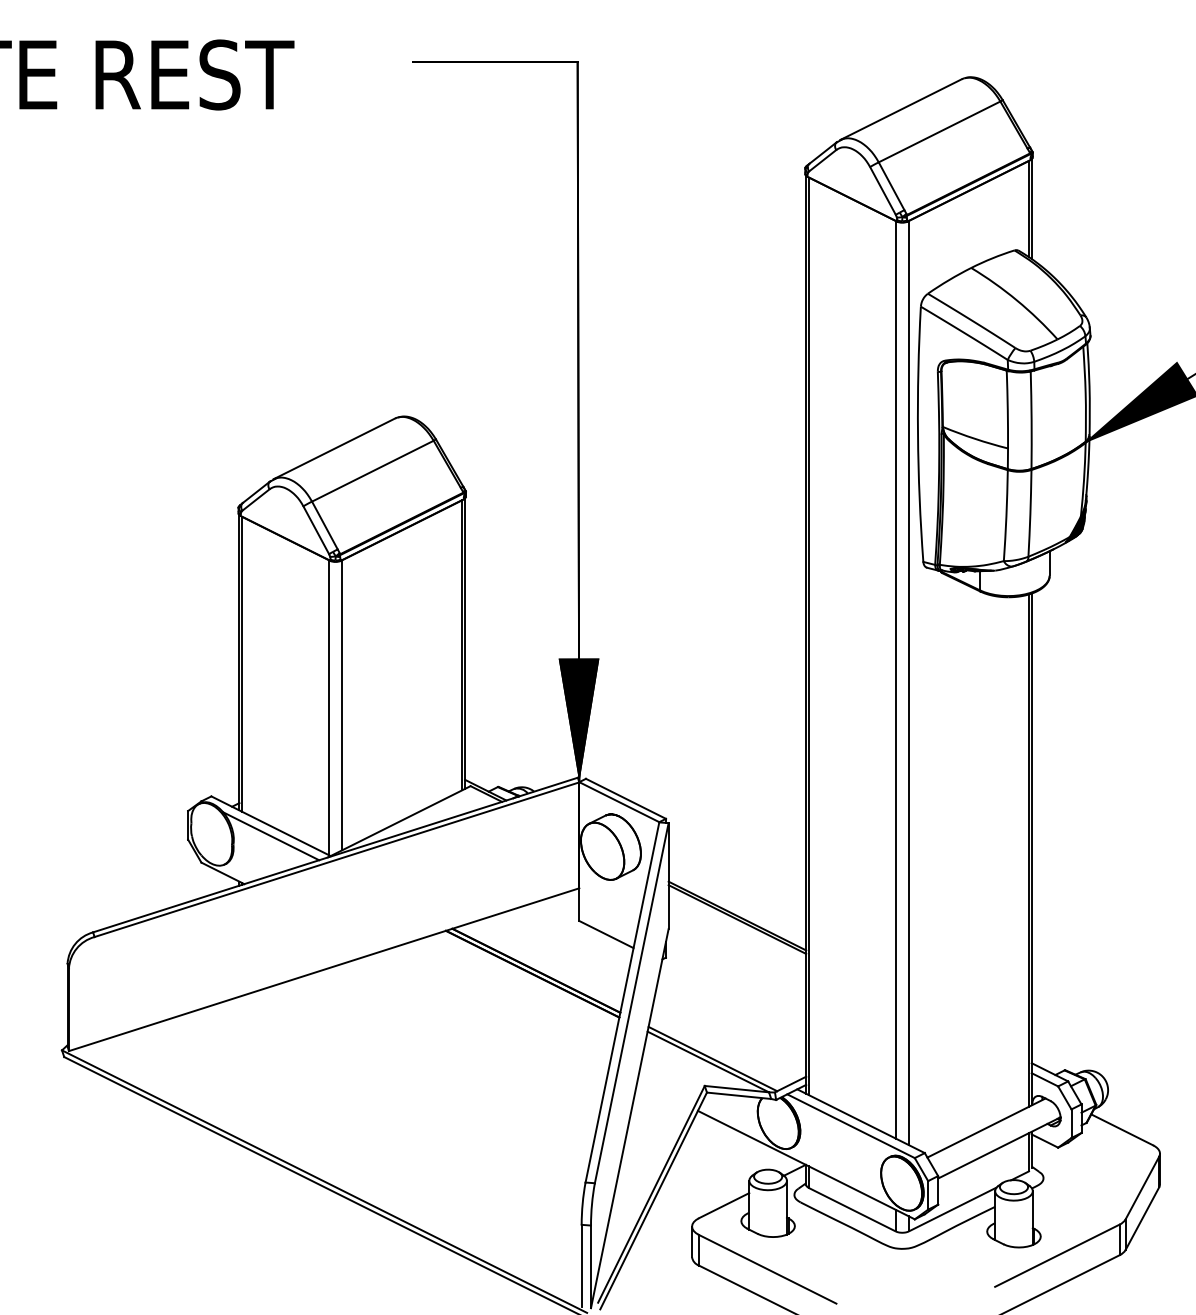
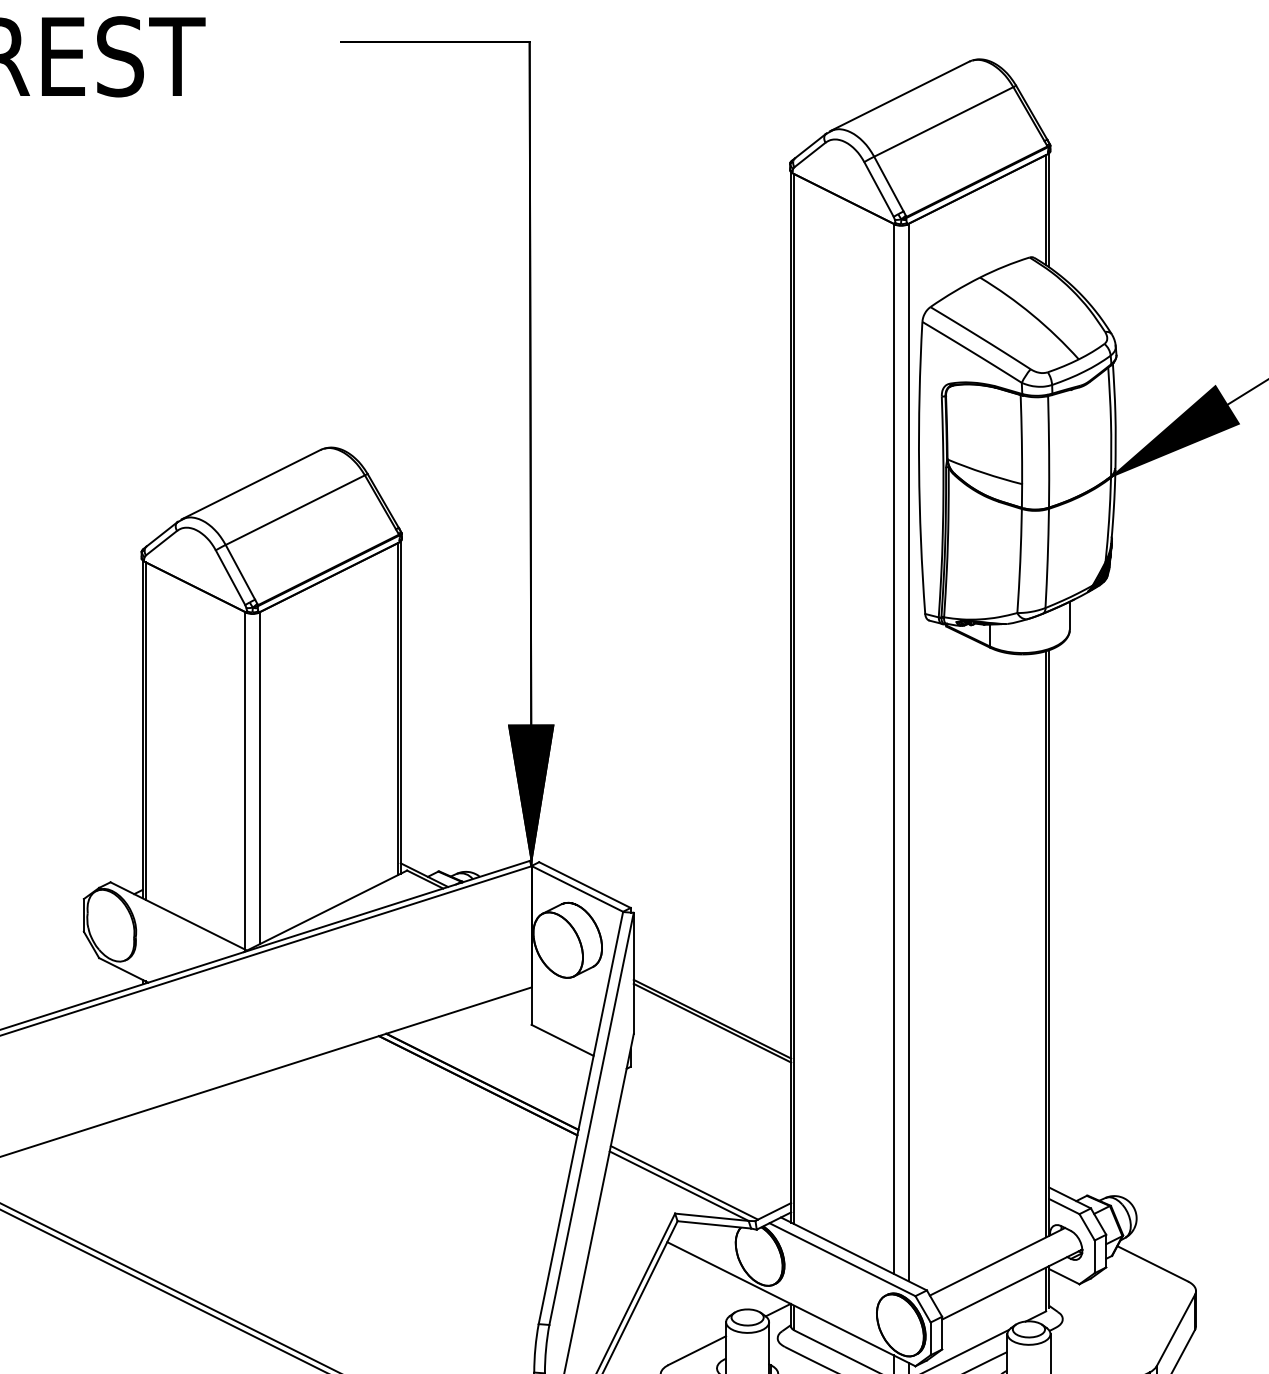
line: (271, 836) -> (179, 928), removed

